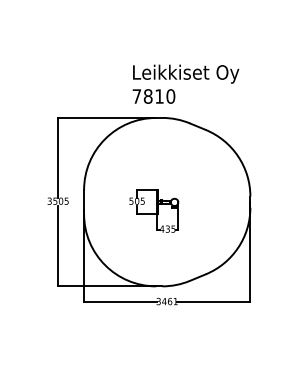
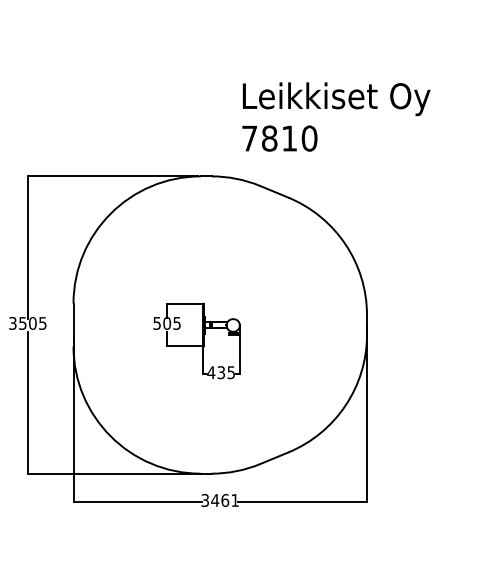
text: (185, 83) -> (335, 115), moved

